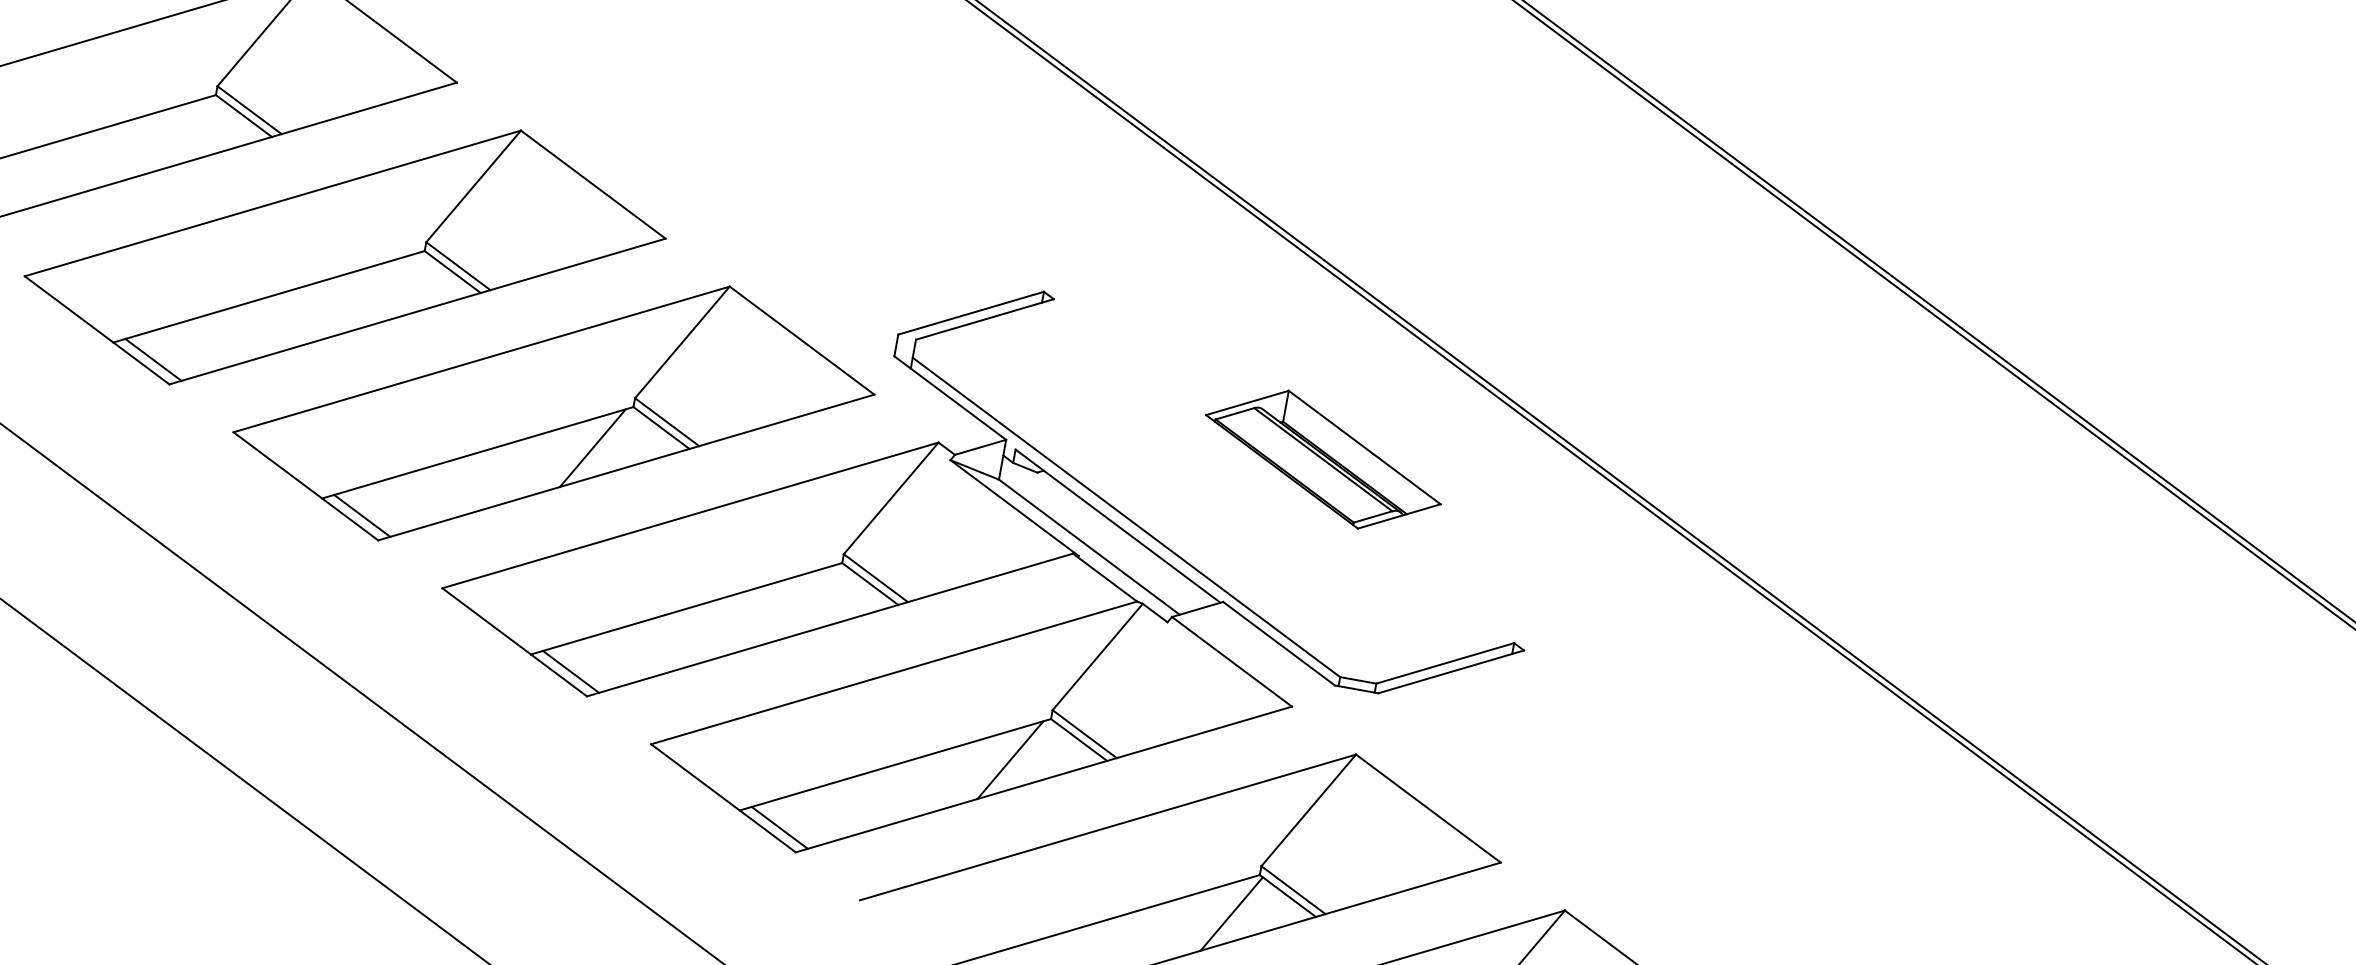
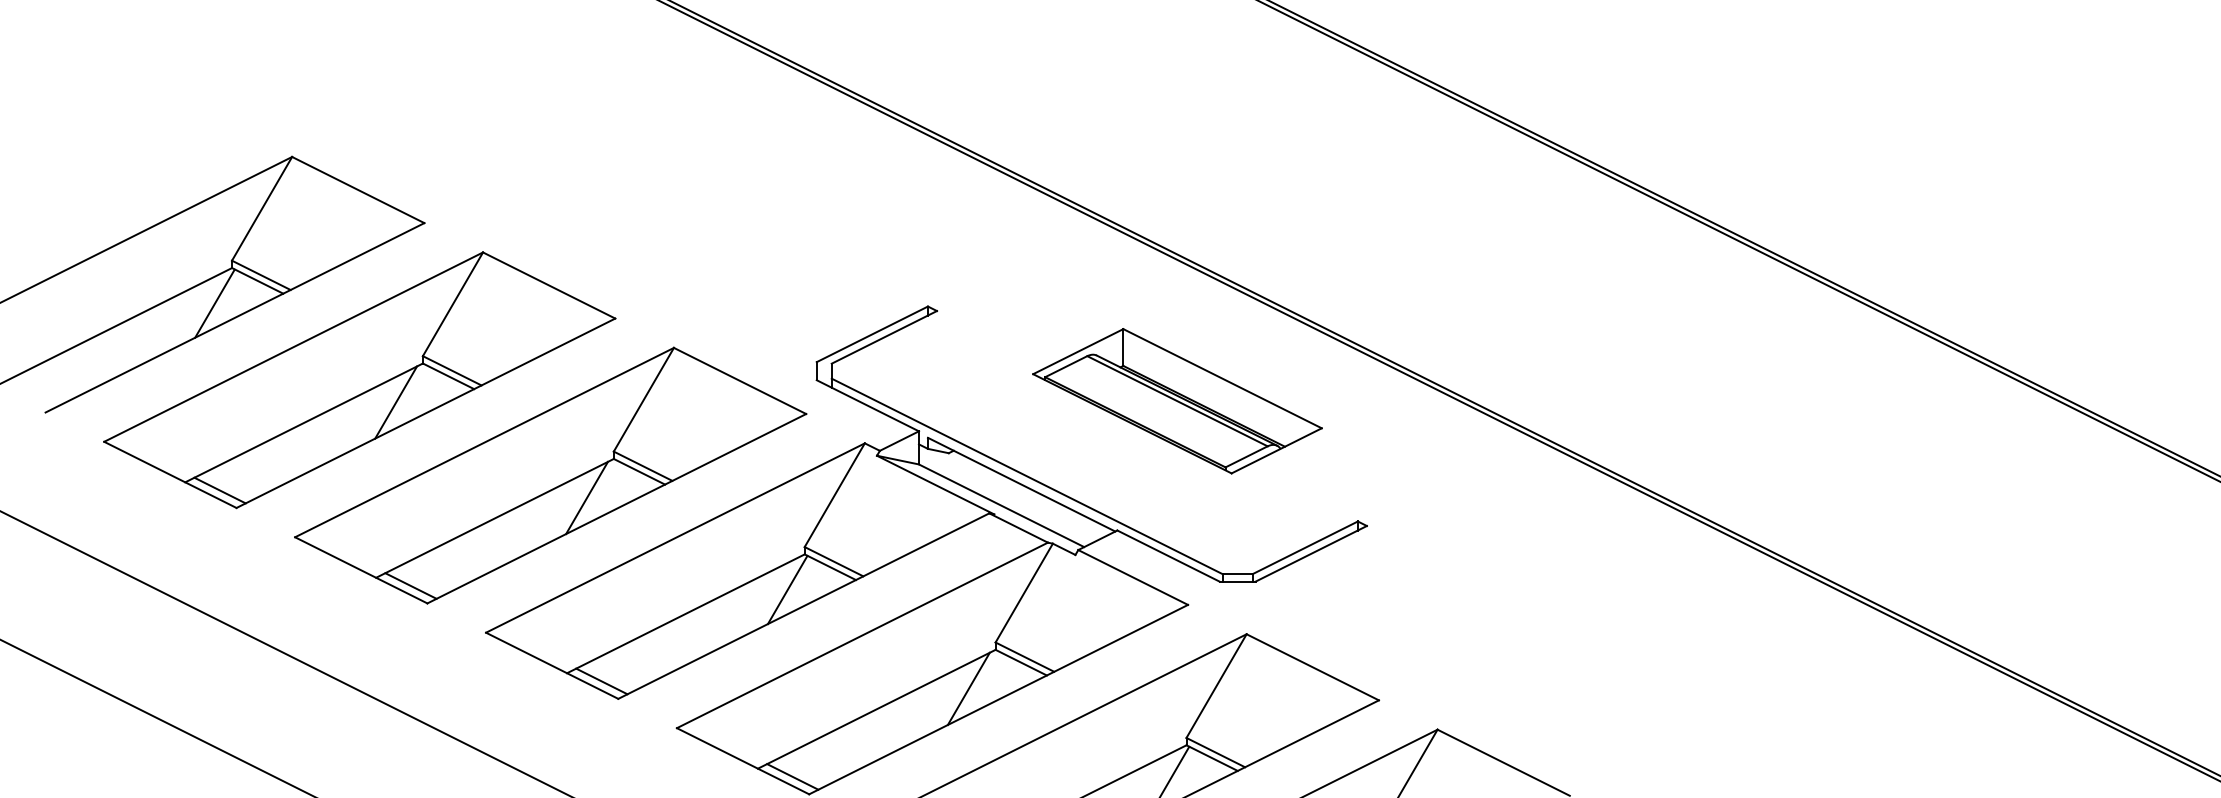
line: (187, 133) -> (214, 303), added
line: (384, 292) -> (396, 402), added
part: (1323, 459) -> (1177, 401), size x1.43
line: (813, 601) -> (787, 589), added

